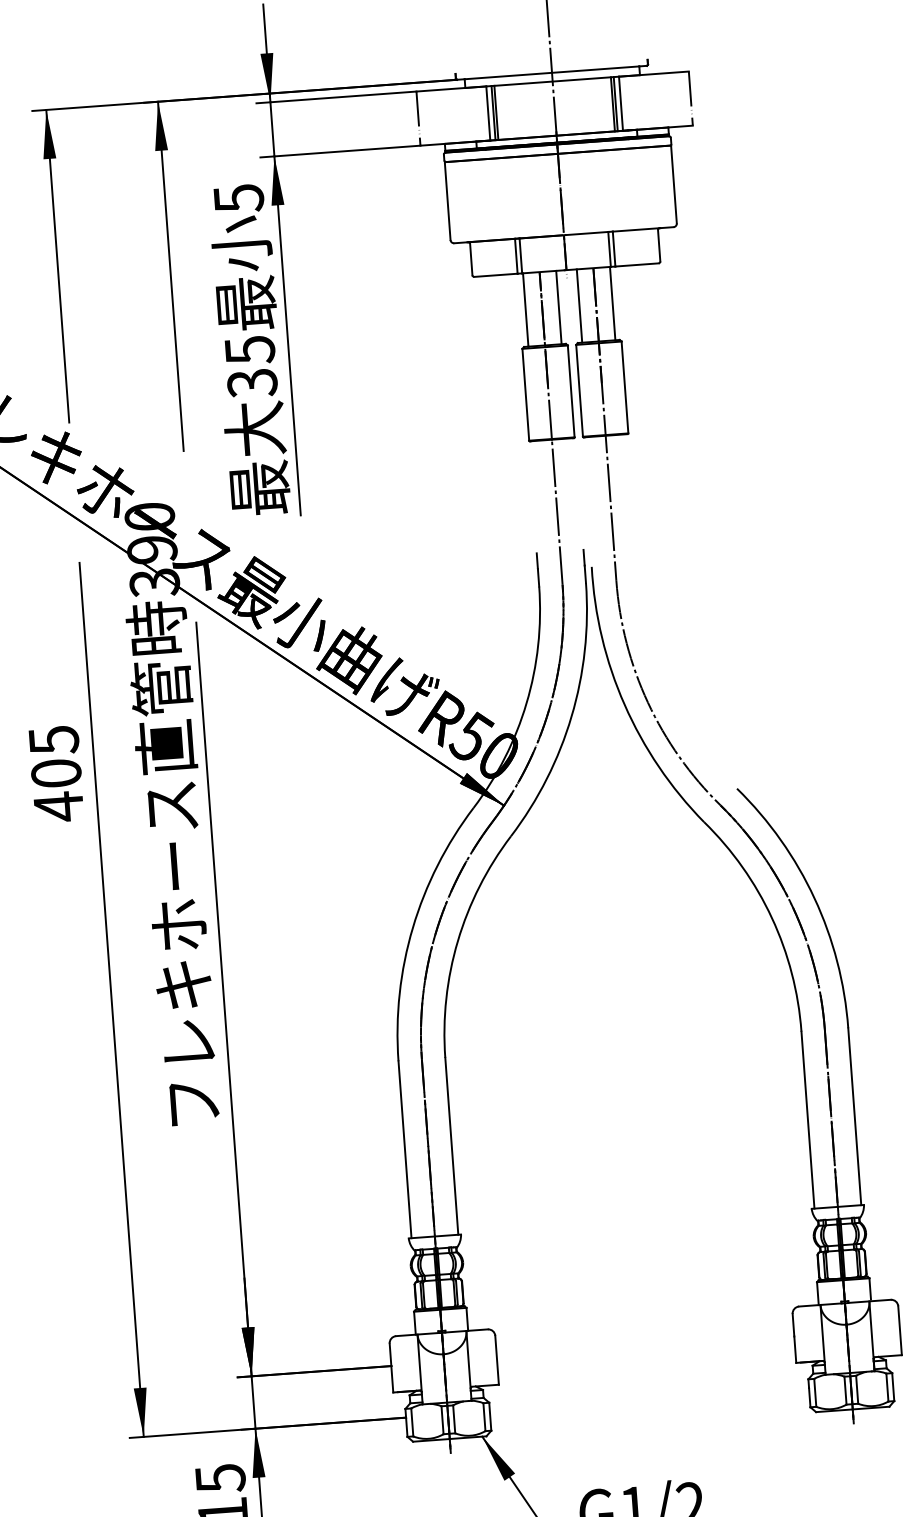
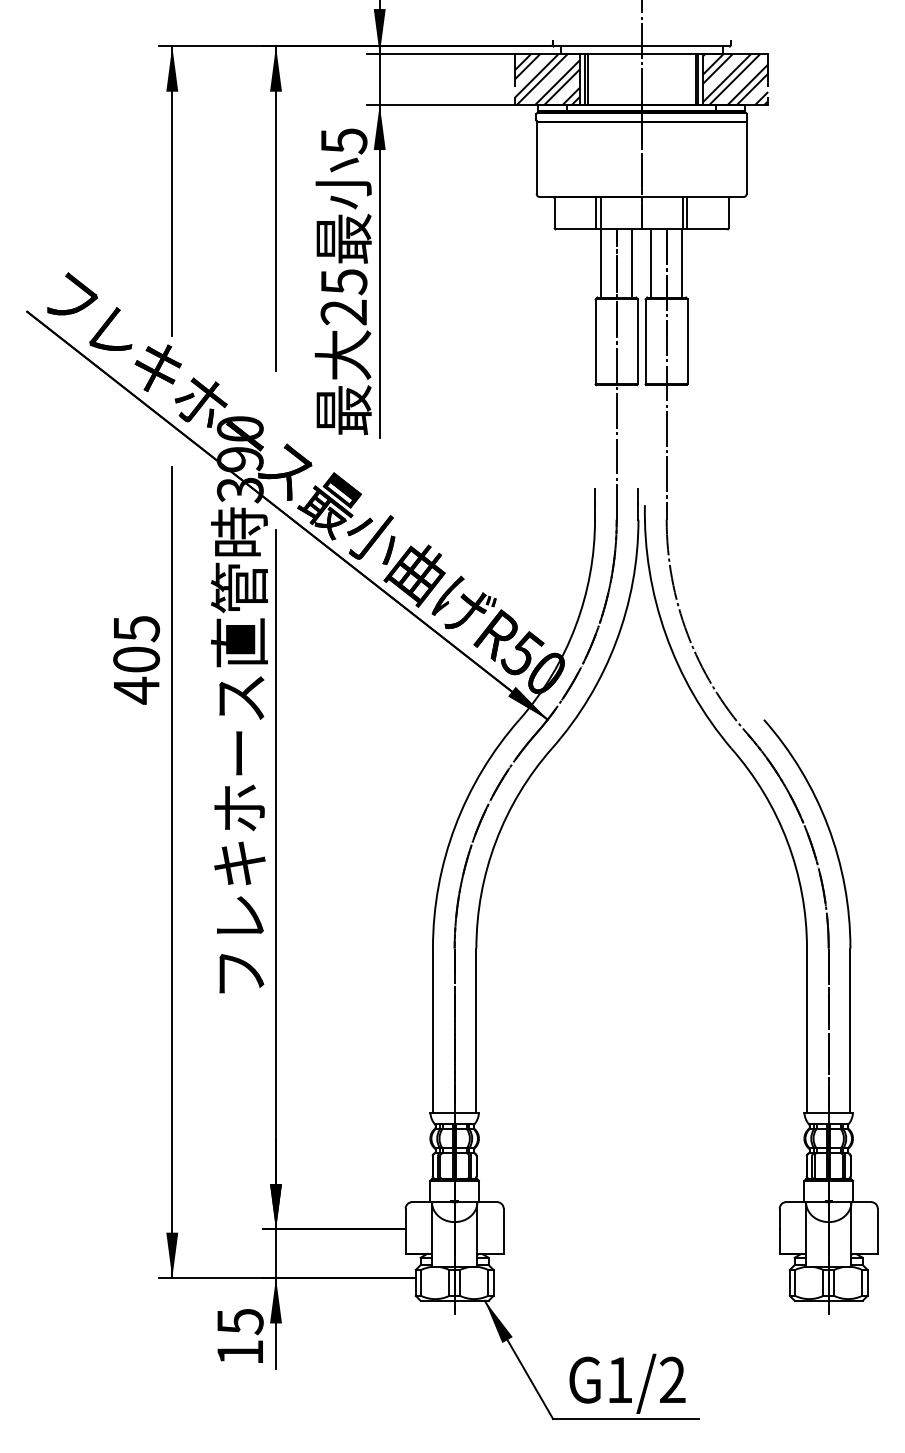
hatch: (655, 101) -> (735, 79), added
hatch: (453, 116) -> (547, 79), added
text: (252, 383) -> (344, 312), 35 -> 25

